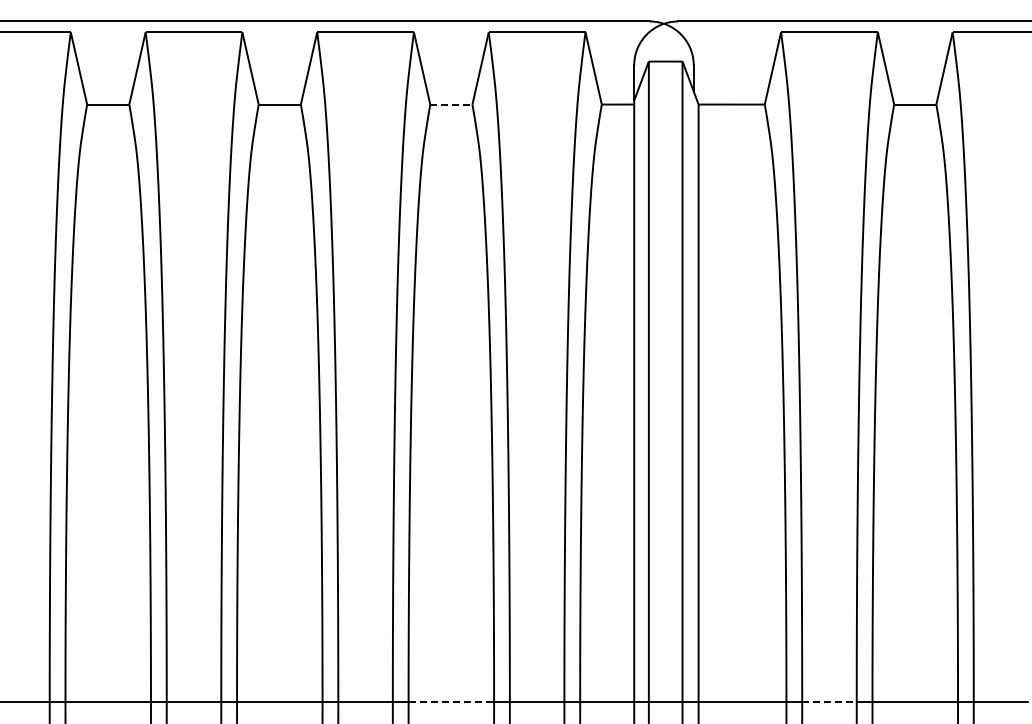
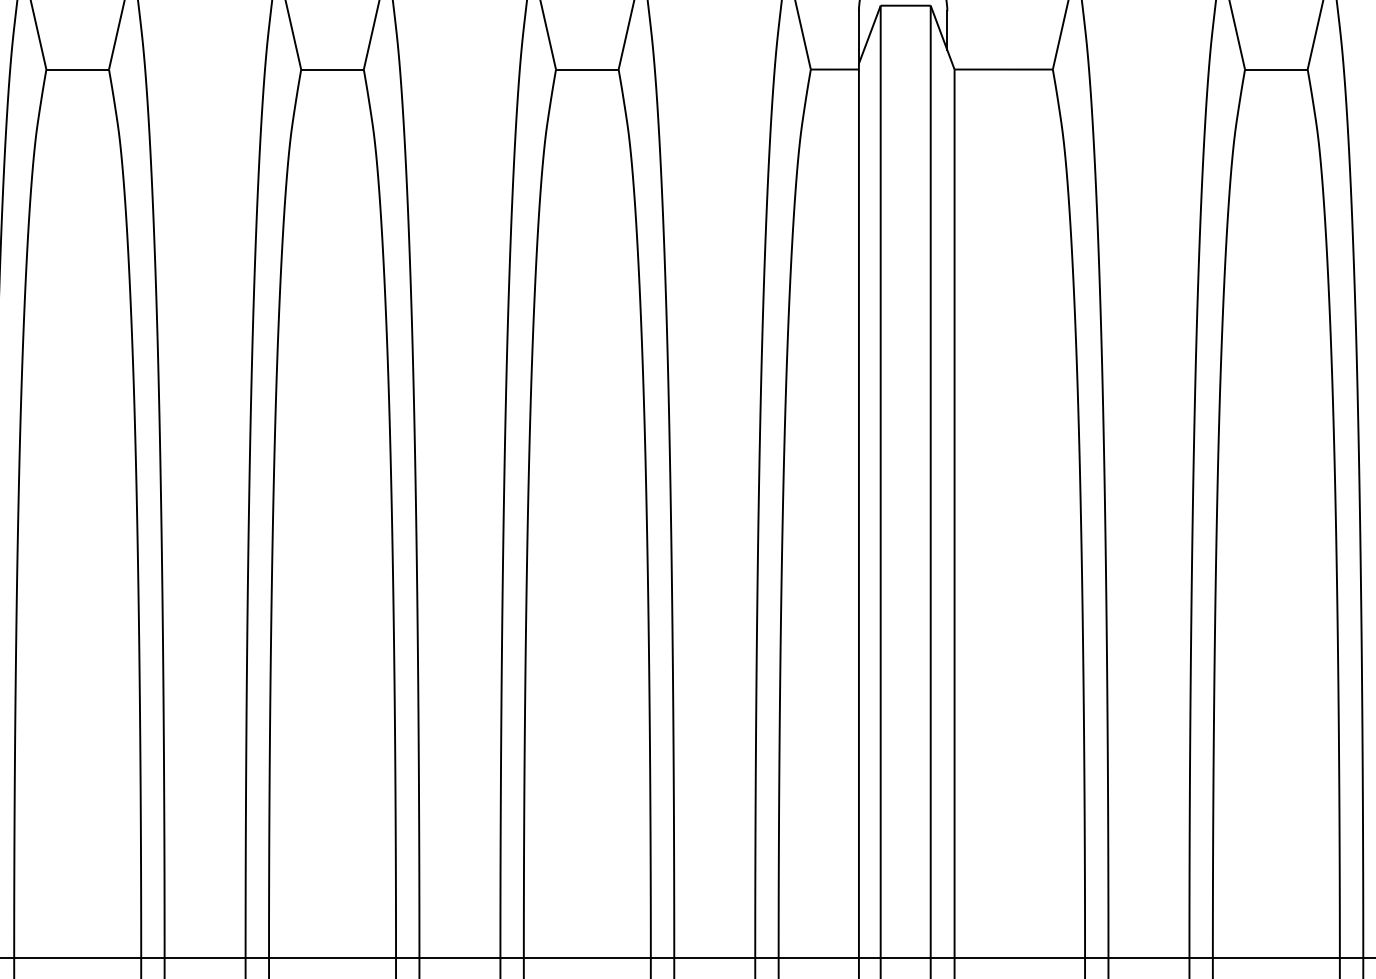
line: (451, 104) -> (587, 69), dashed -> solid
line: (451, 702) -> (587, 957), dashed -> solid
line: (829, 702) -> (1148, 957), dashed -> solid

